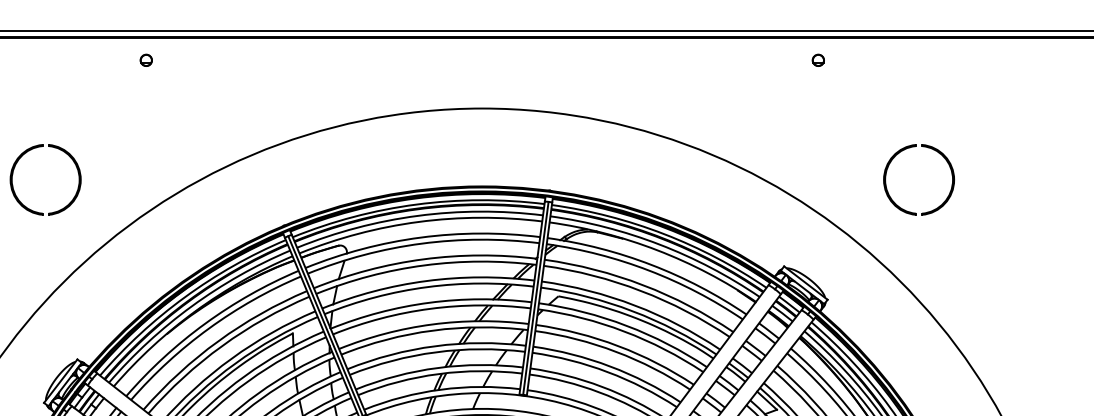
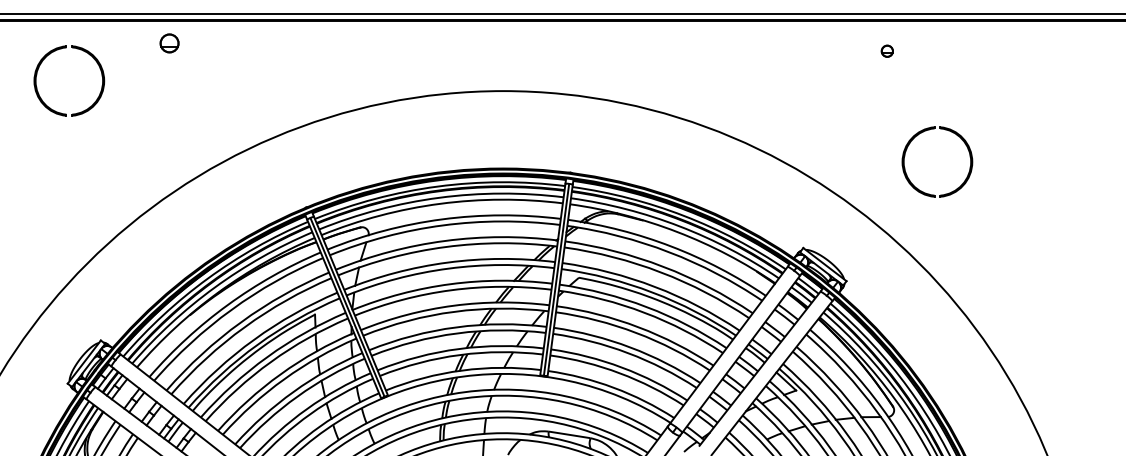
part: (145, 59) -> (168, 42), size x1.6
part: (817, 59) -> (886, 50), moved
part: (70, 158) -> (93, 59), moved

